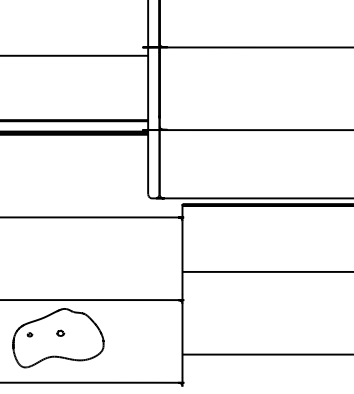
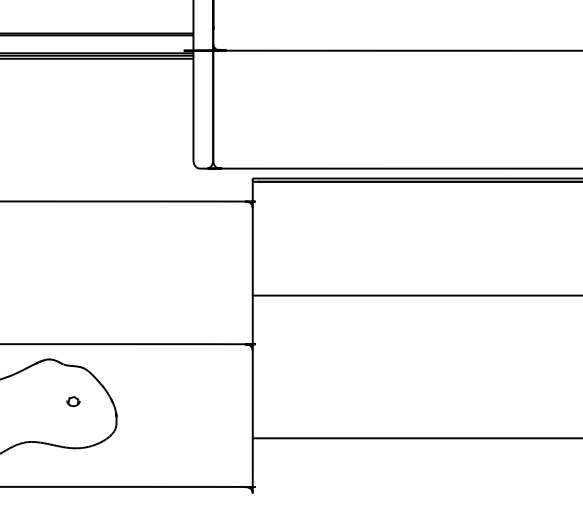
part: (60, 332) -> (73, 400), moved

